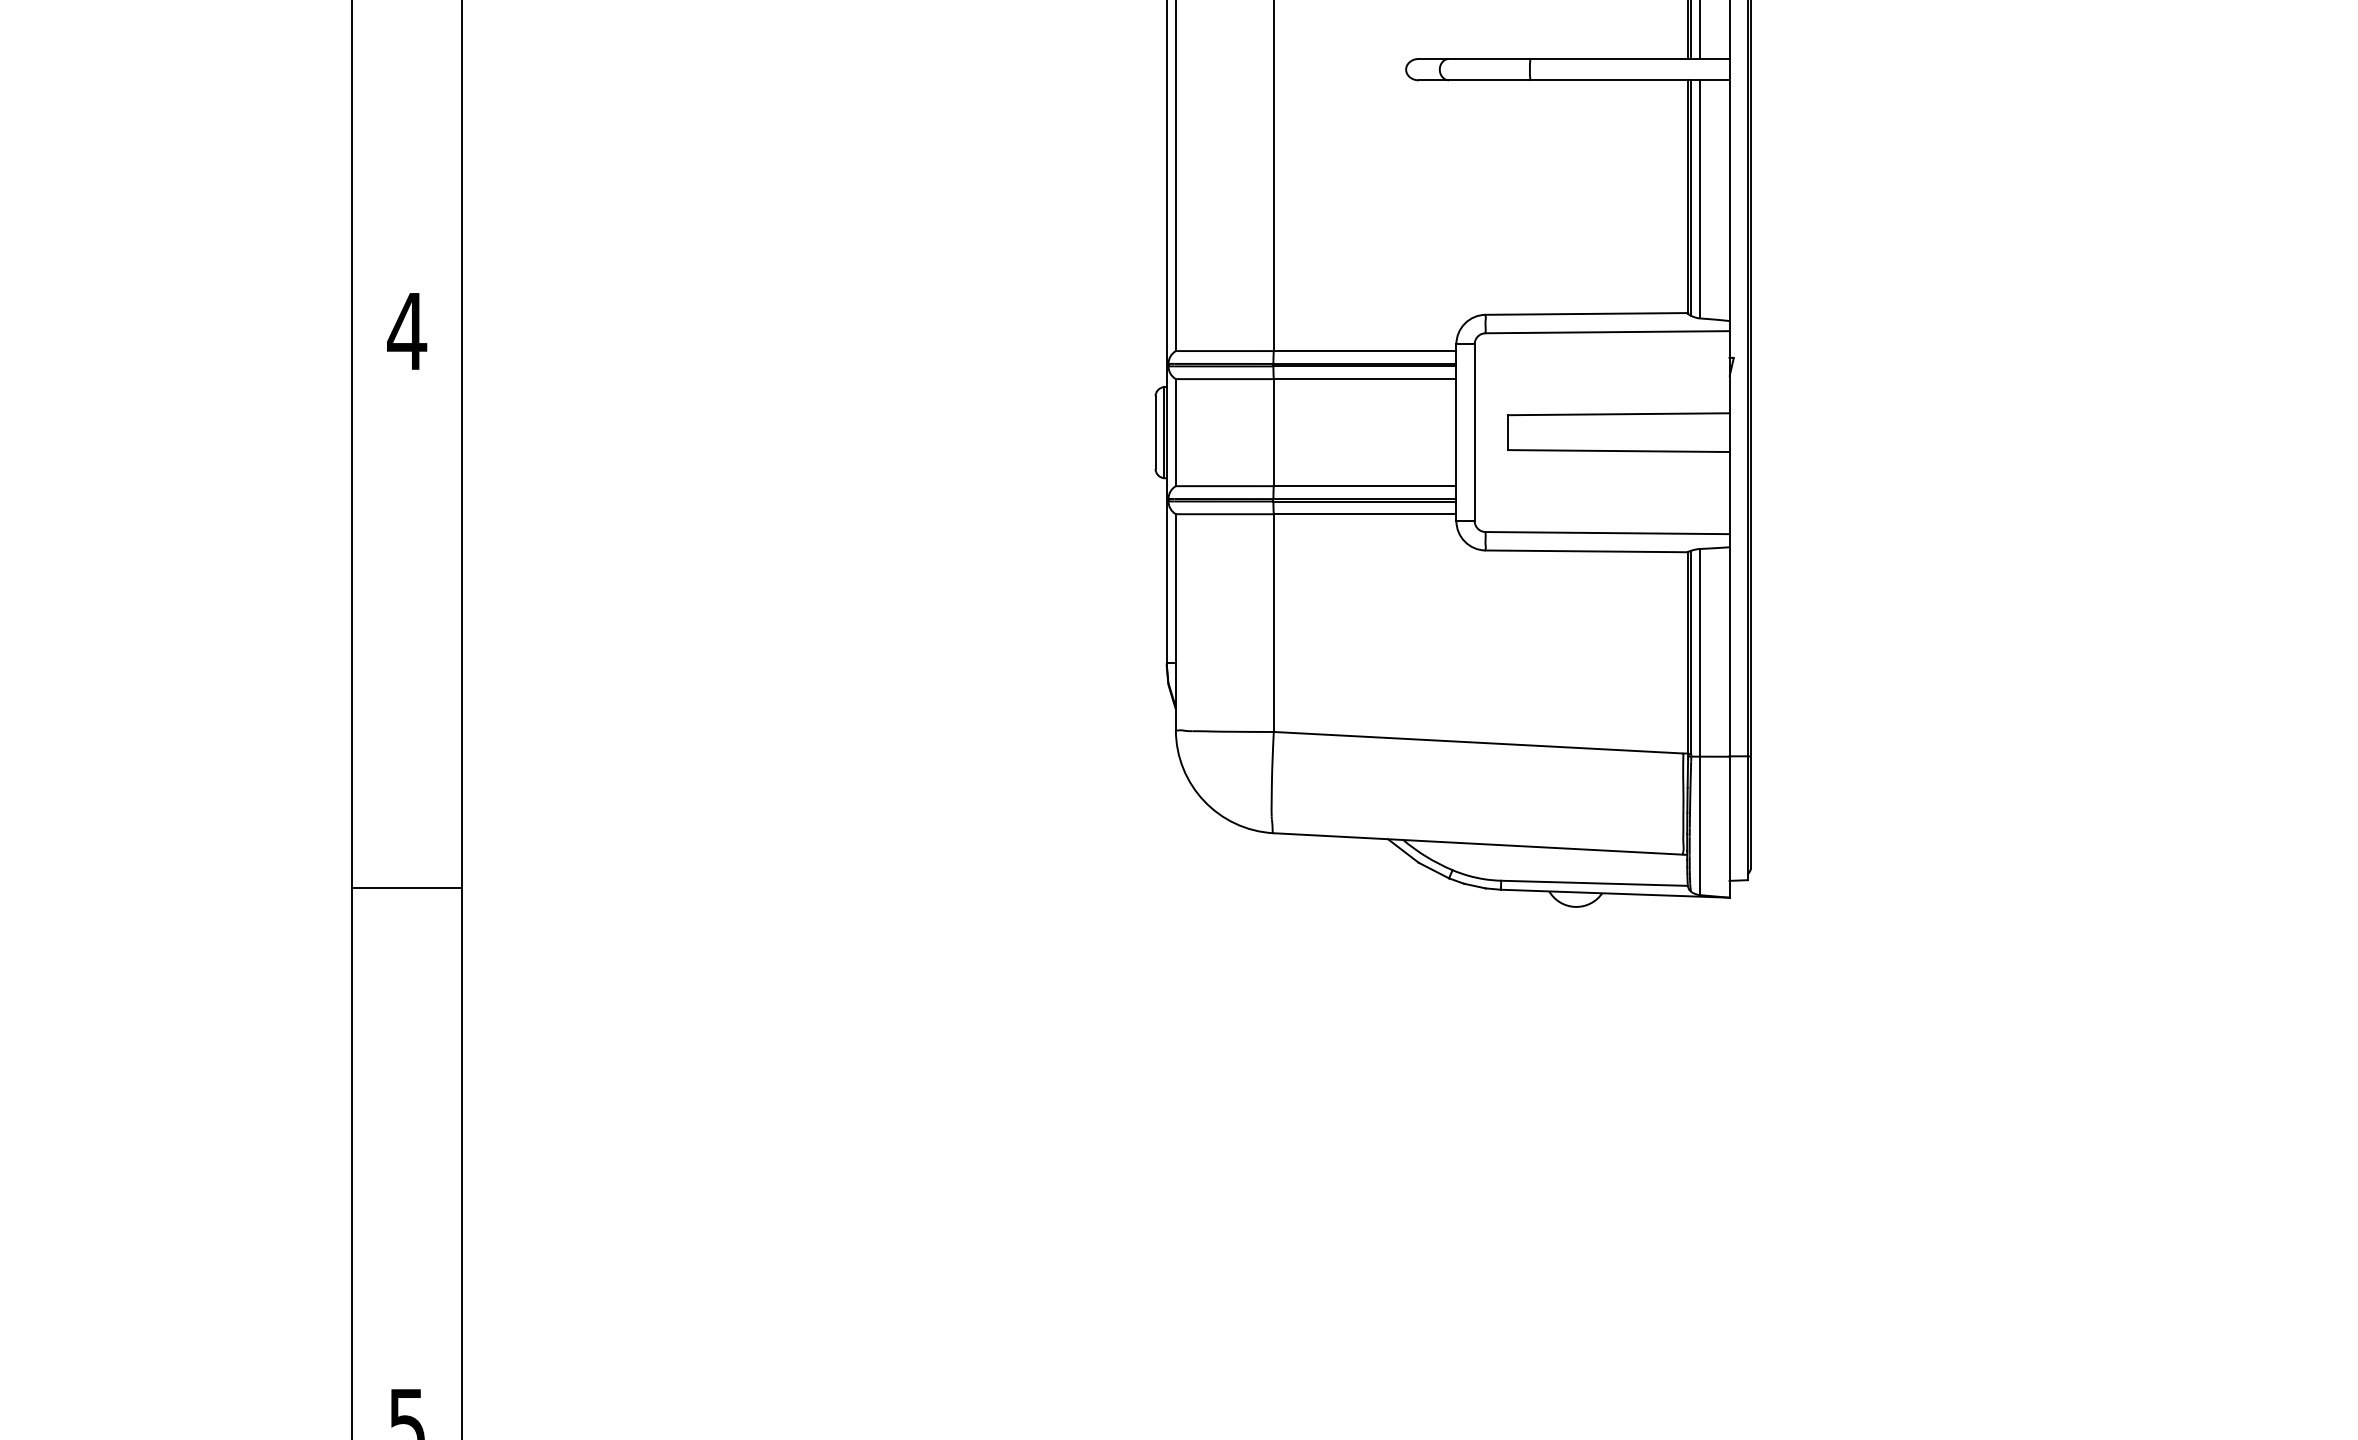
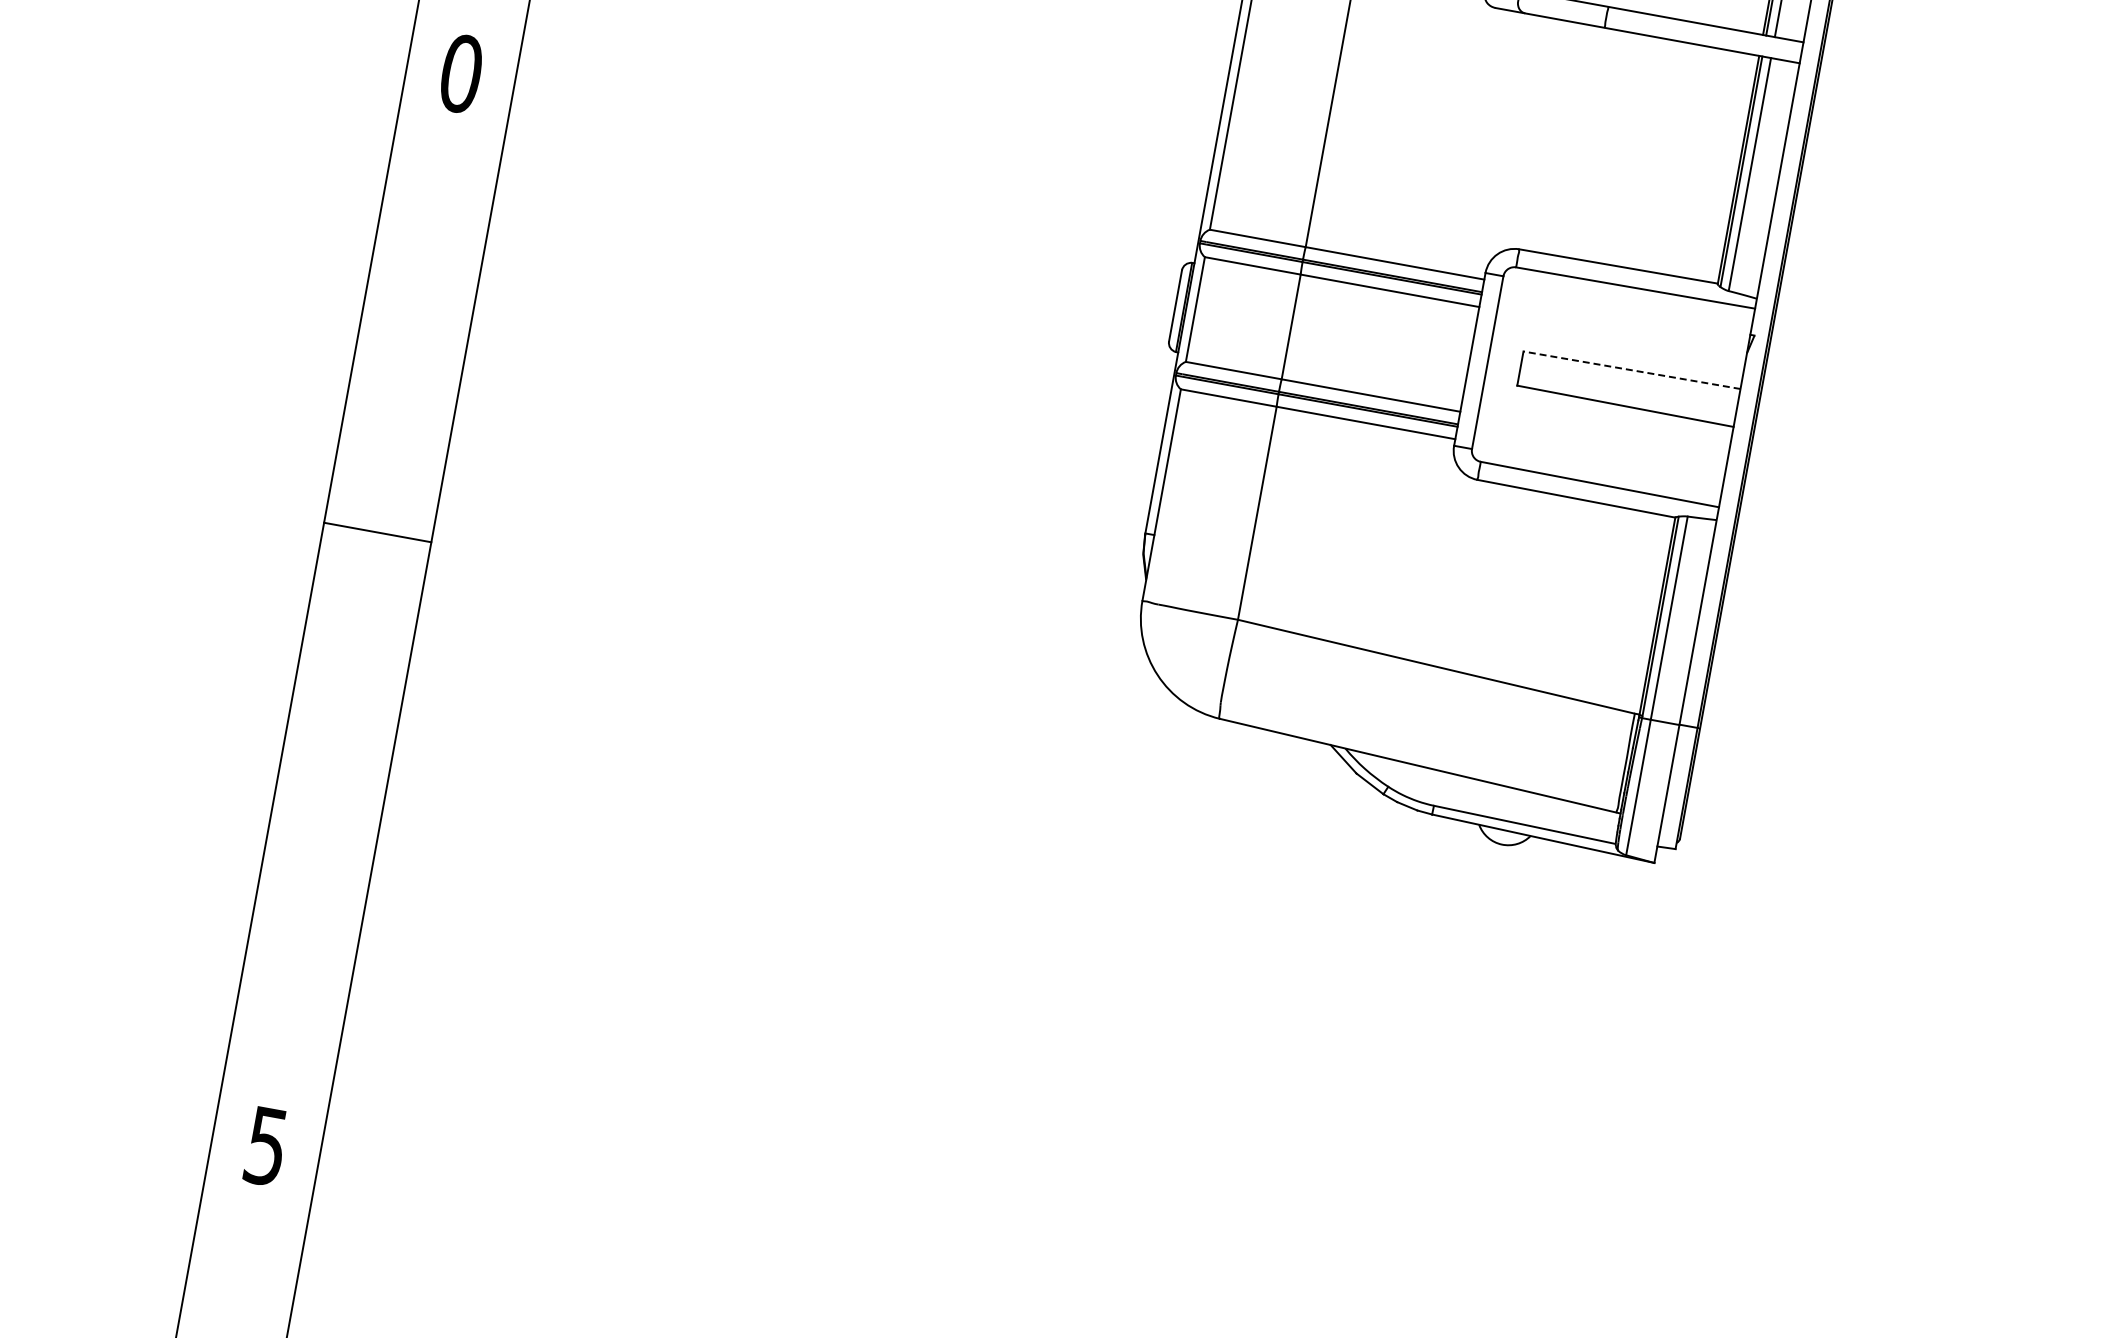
text: (407, 331) -> (461, 73), 4 -> 0
line: (1618, 414) -> (1631, 370), solid -> dashed
line: (406, 888) -> (377, 532), moved

